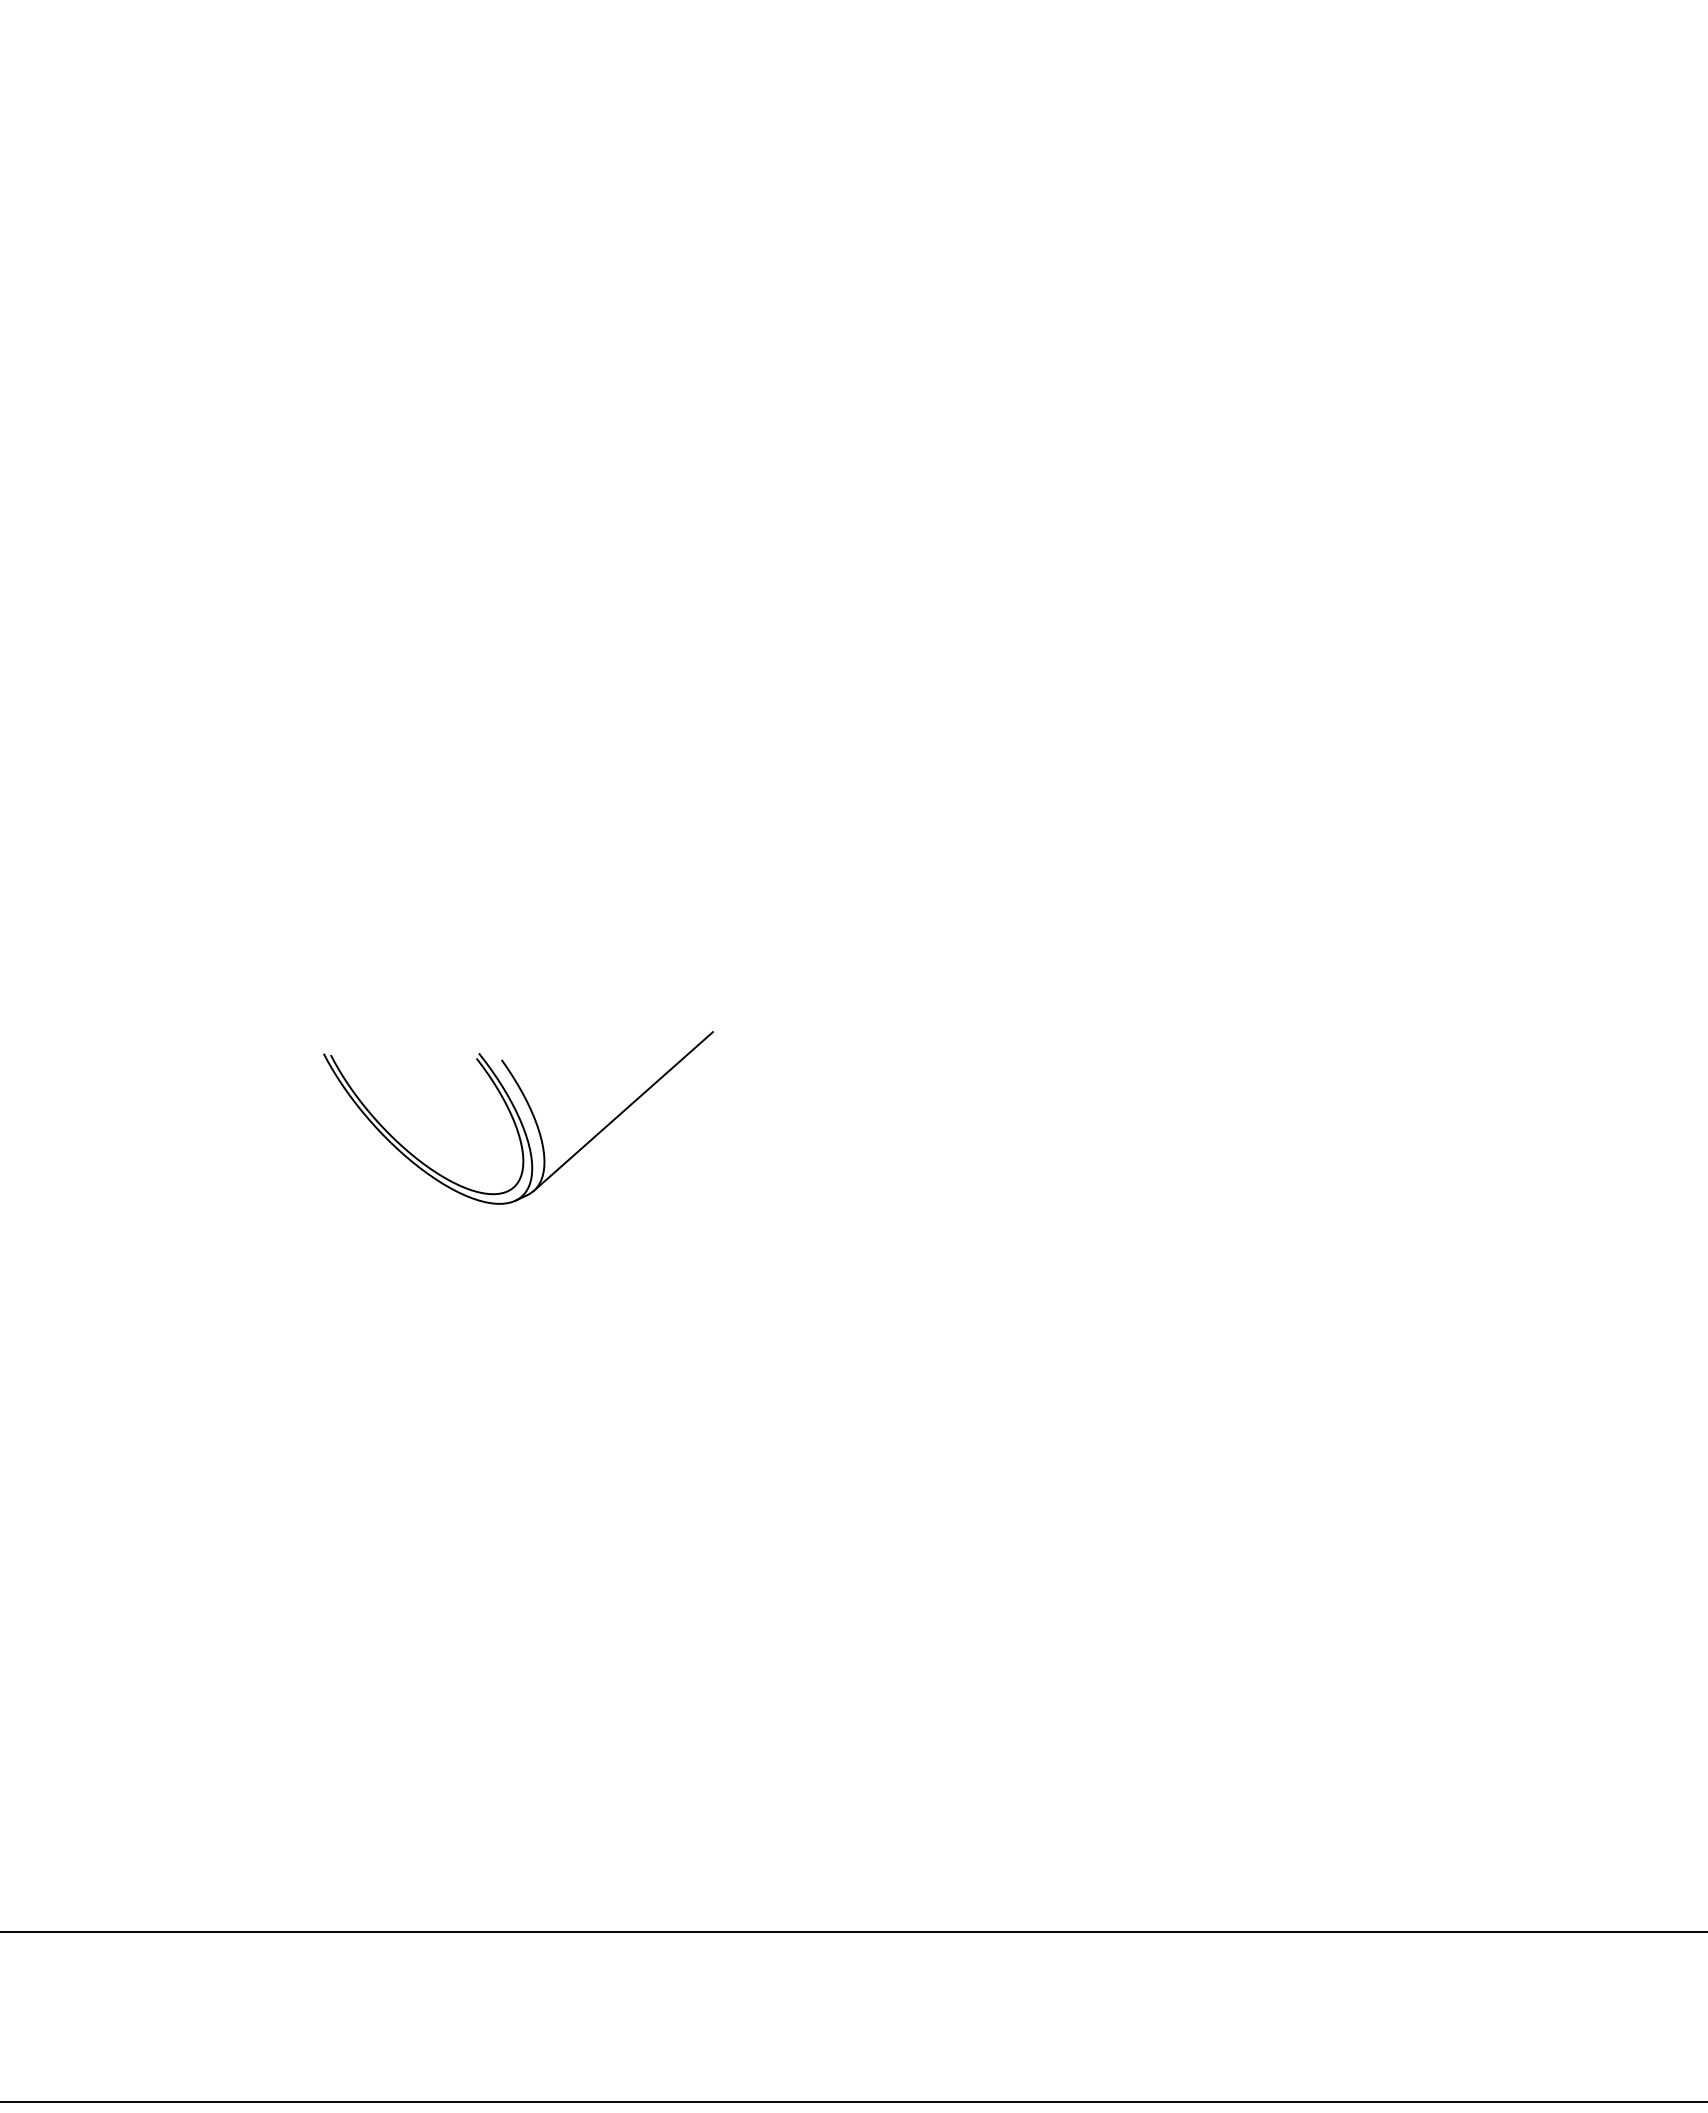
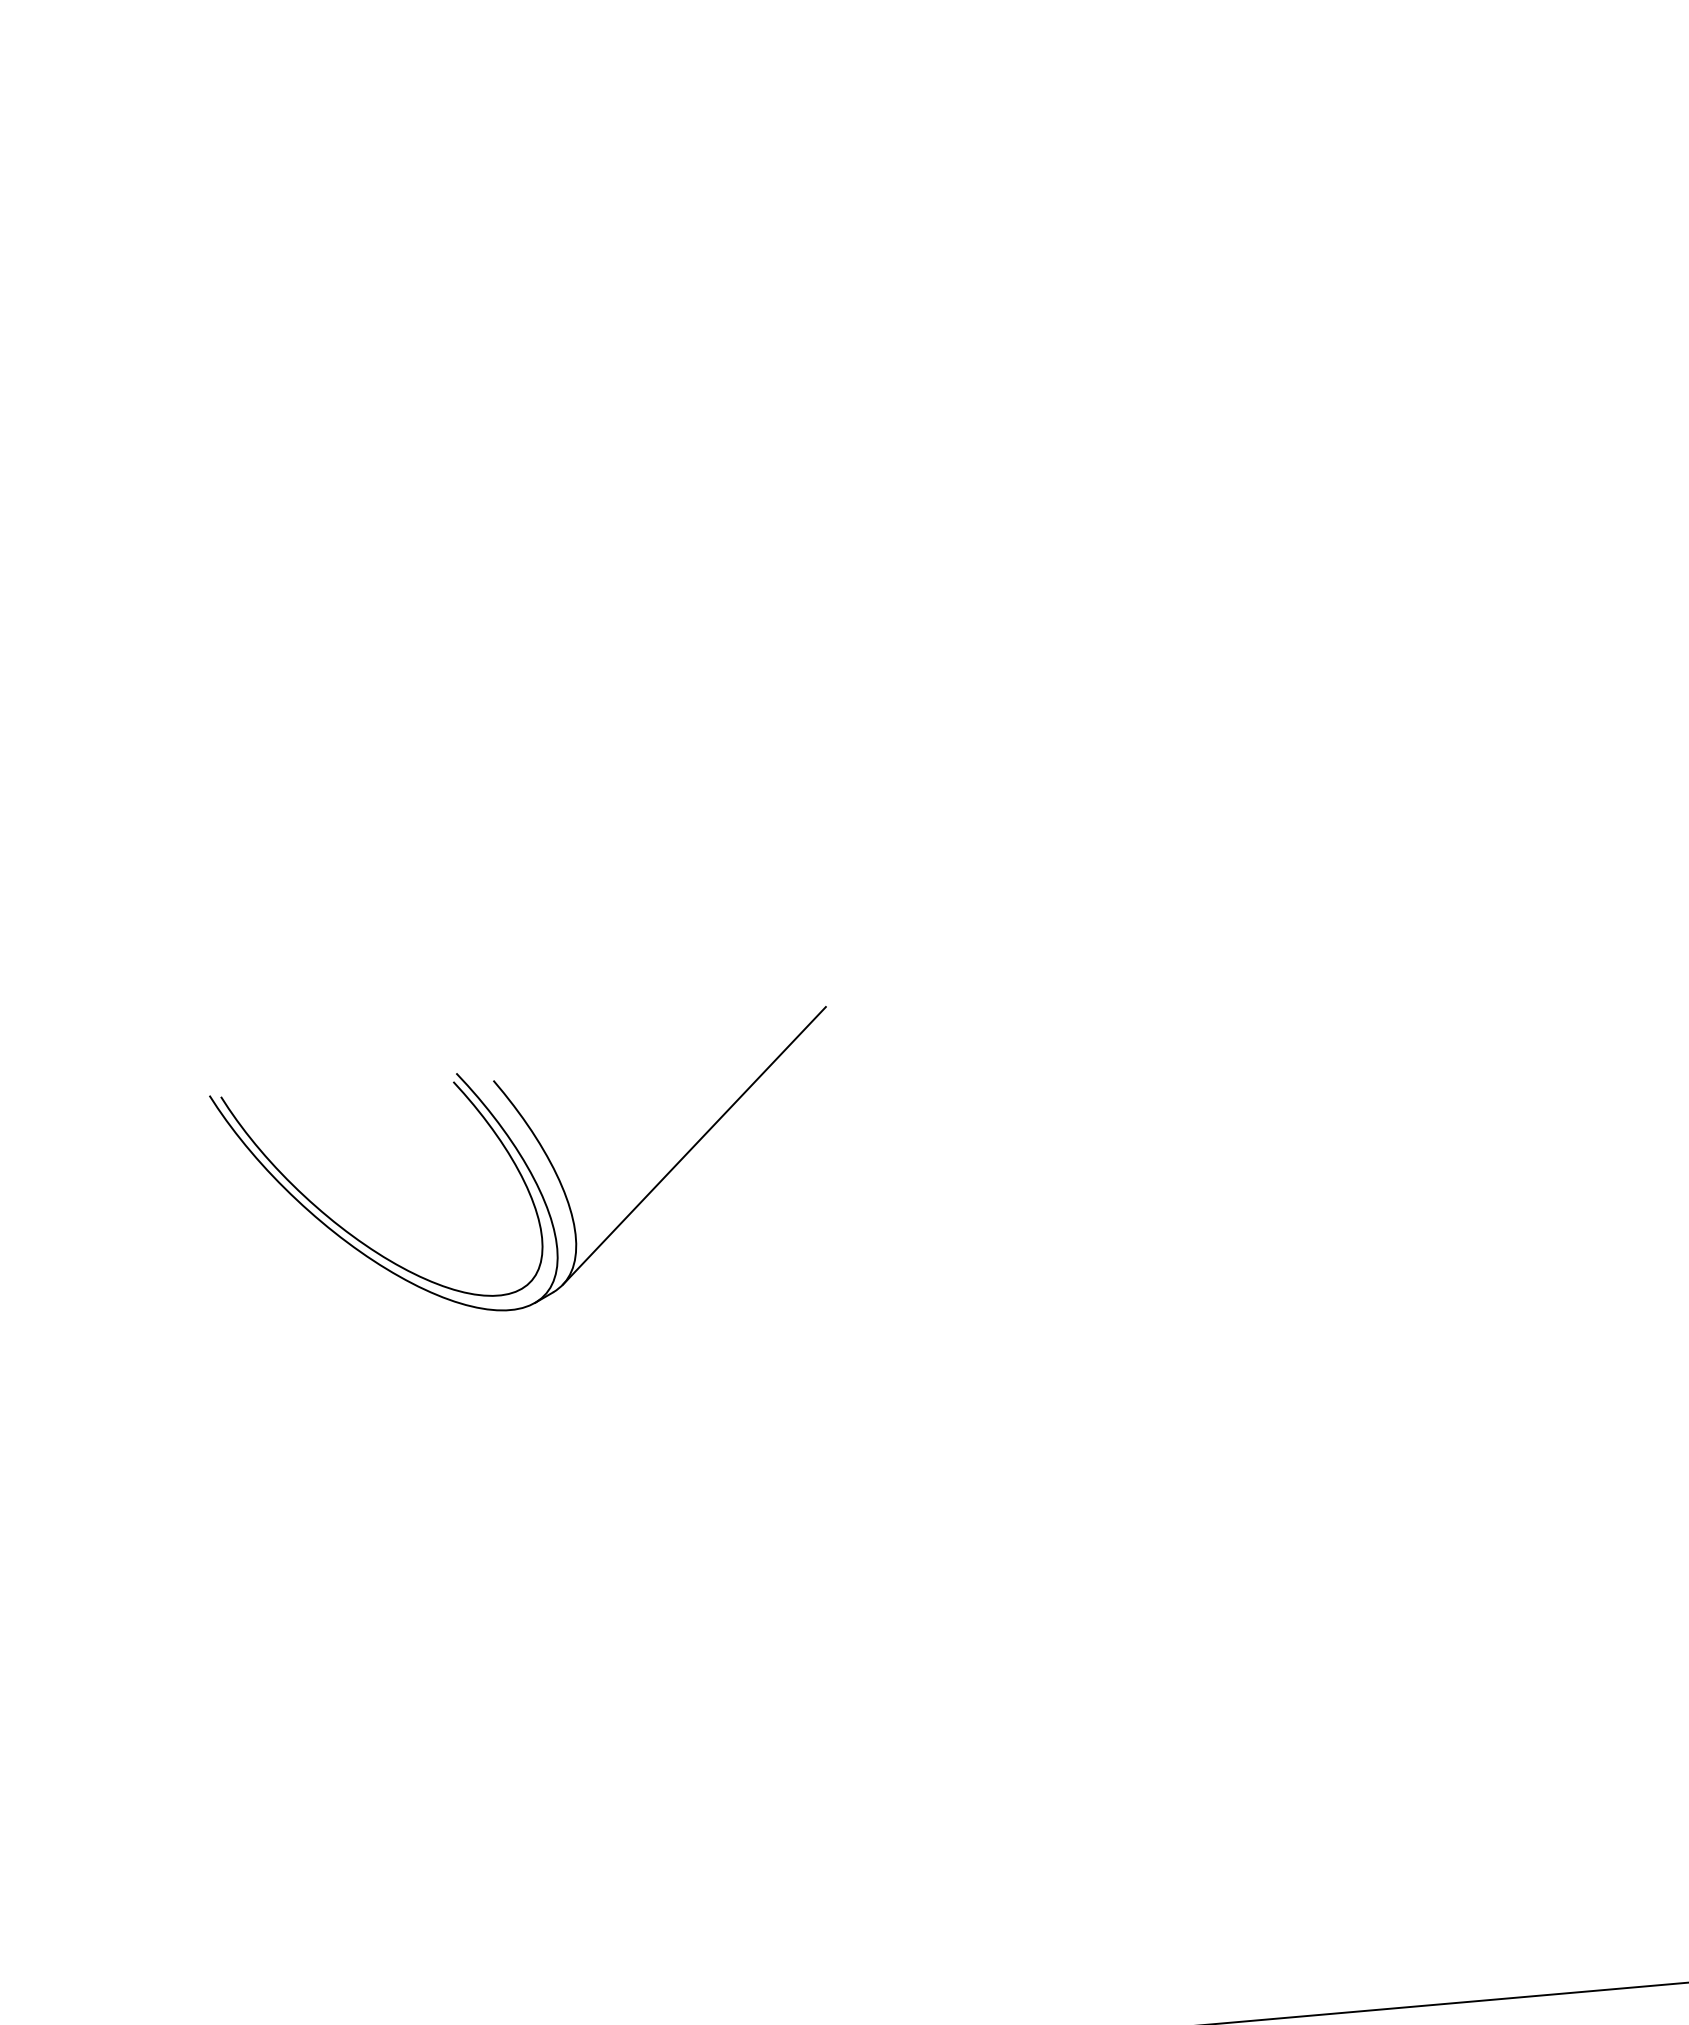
part: (518, 1117) -> (528, 1170), size x1.43

